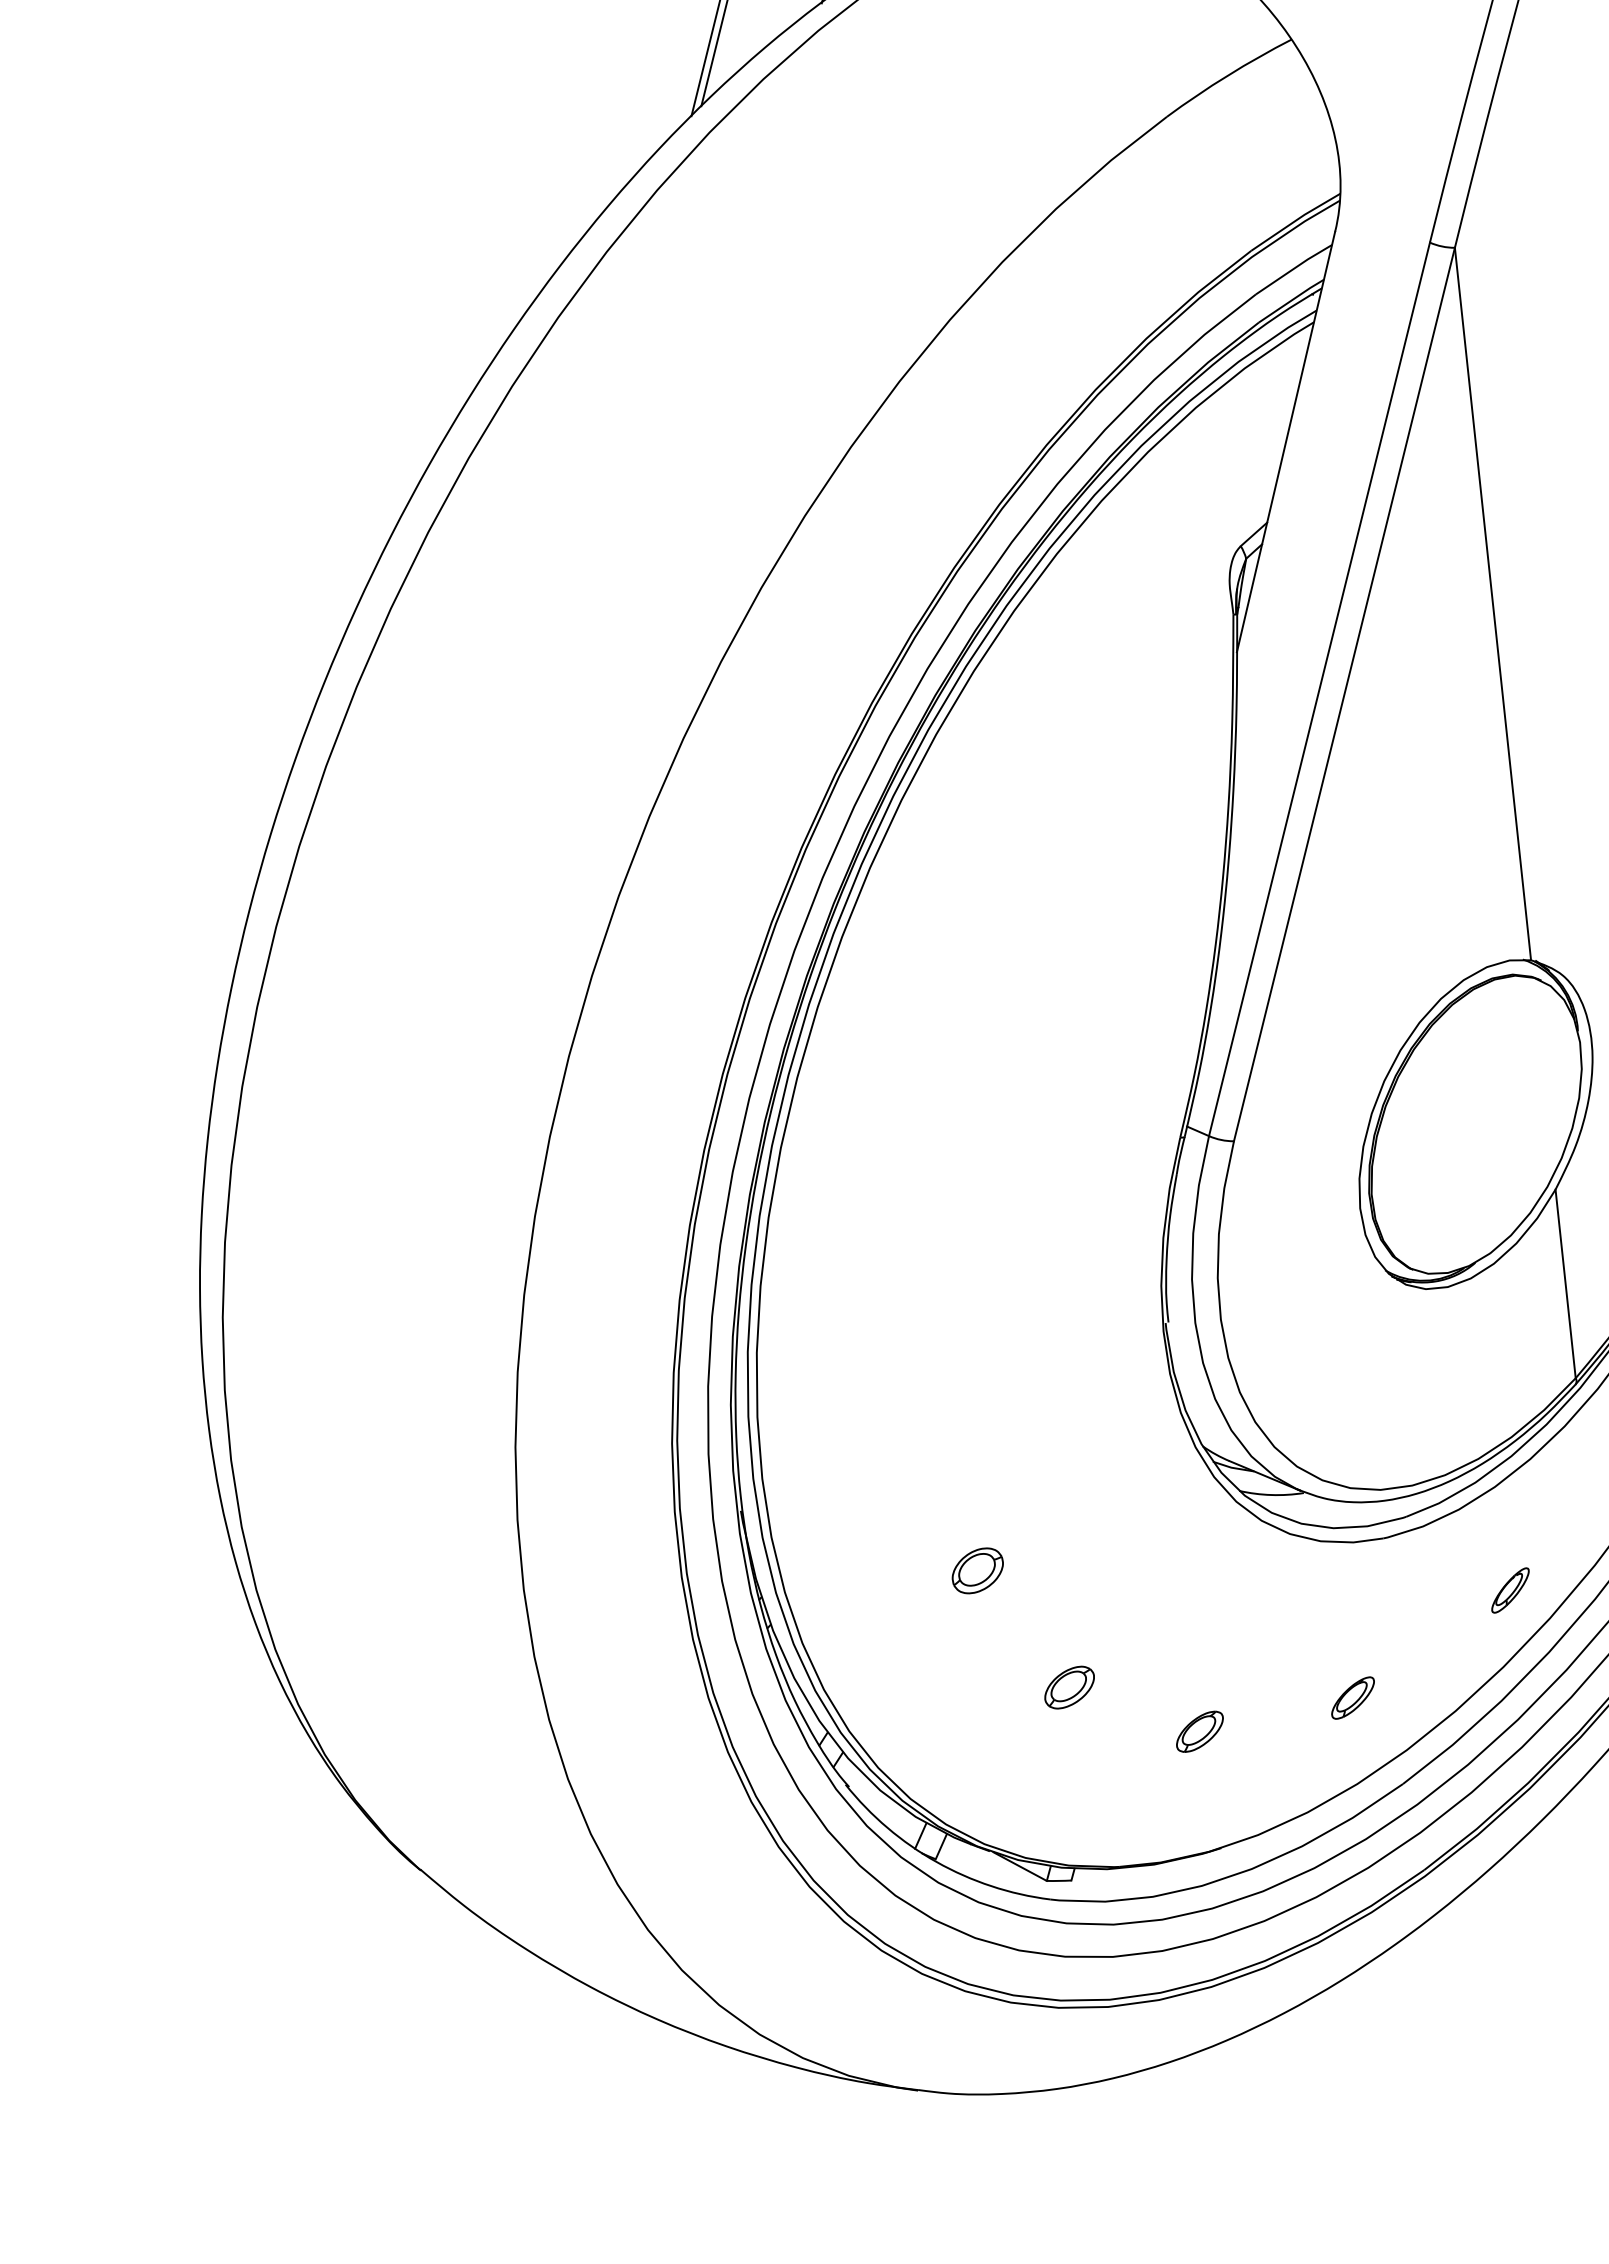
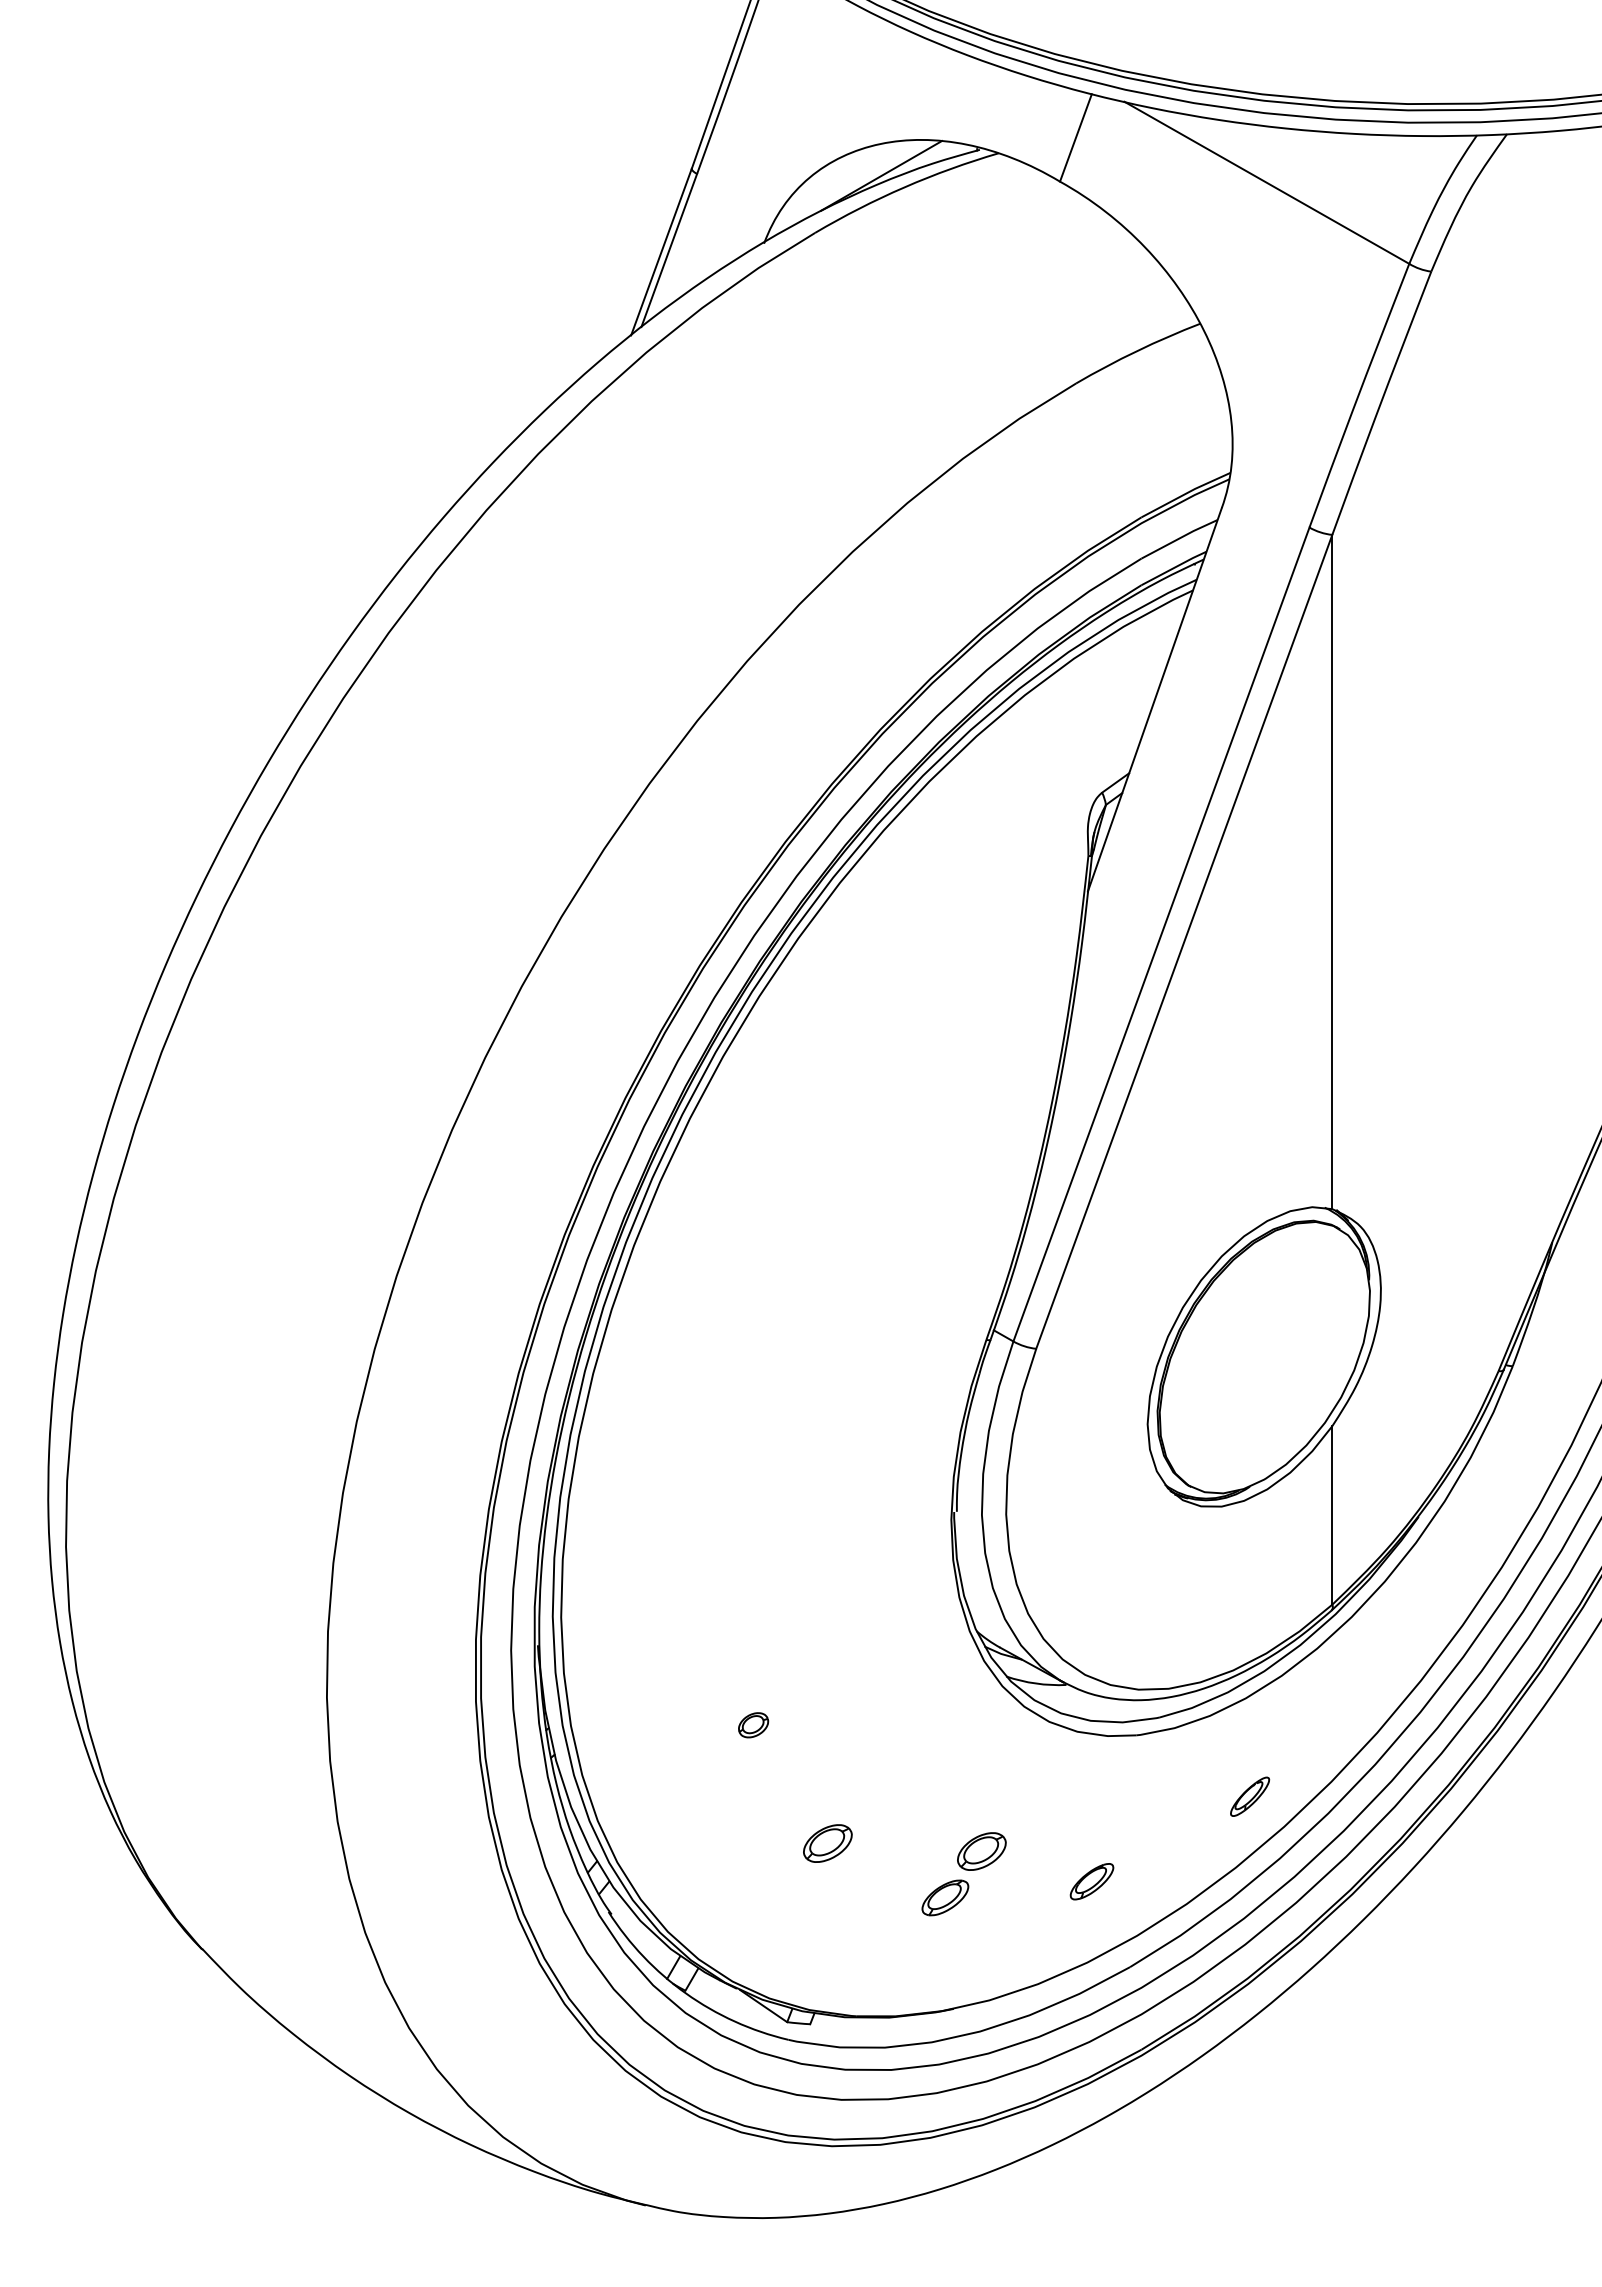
part: (977, 1571) -> (753, 1725), size x0.6
part: (1232, 1678) -> (981, 1851), added

